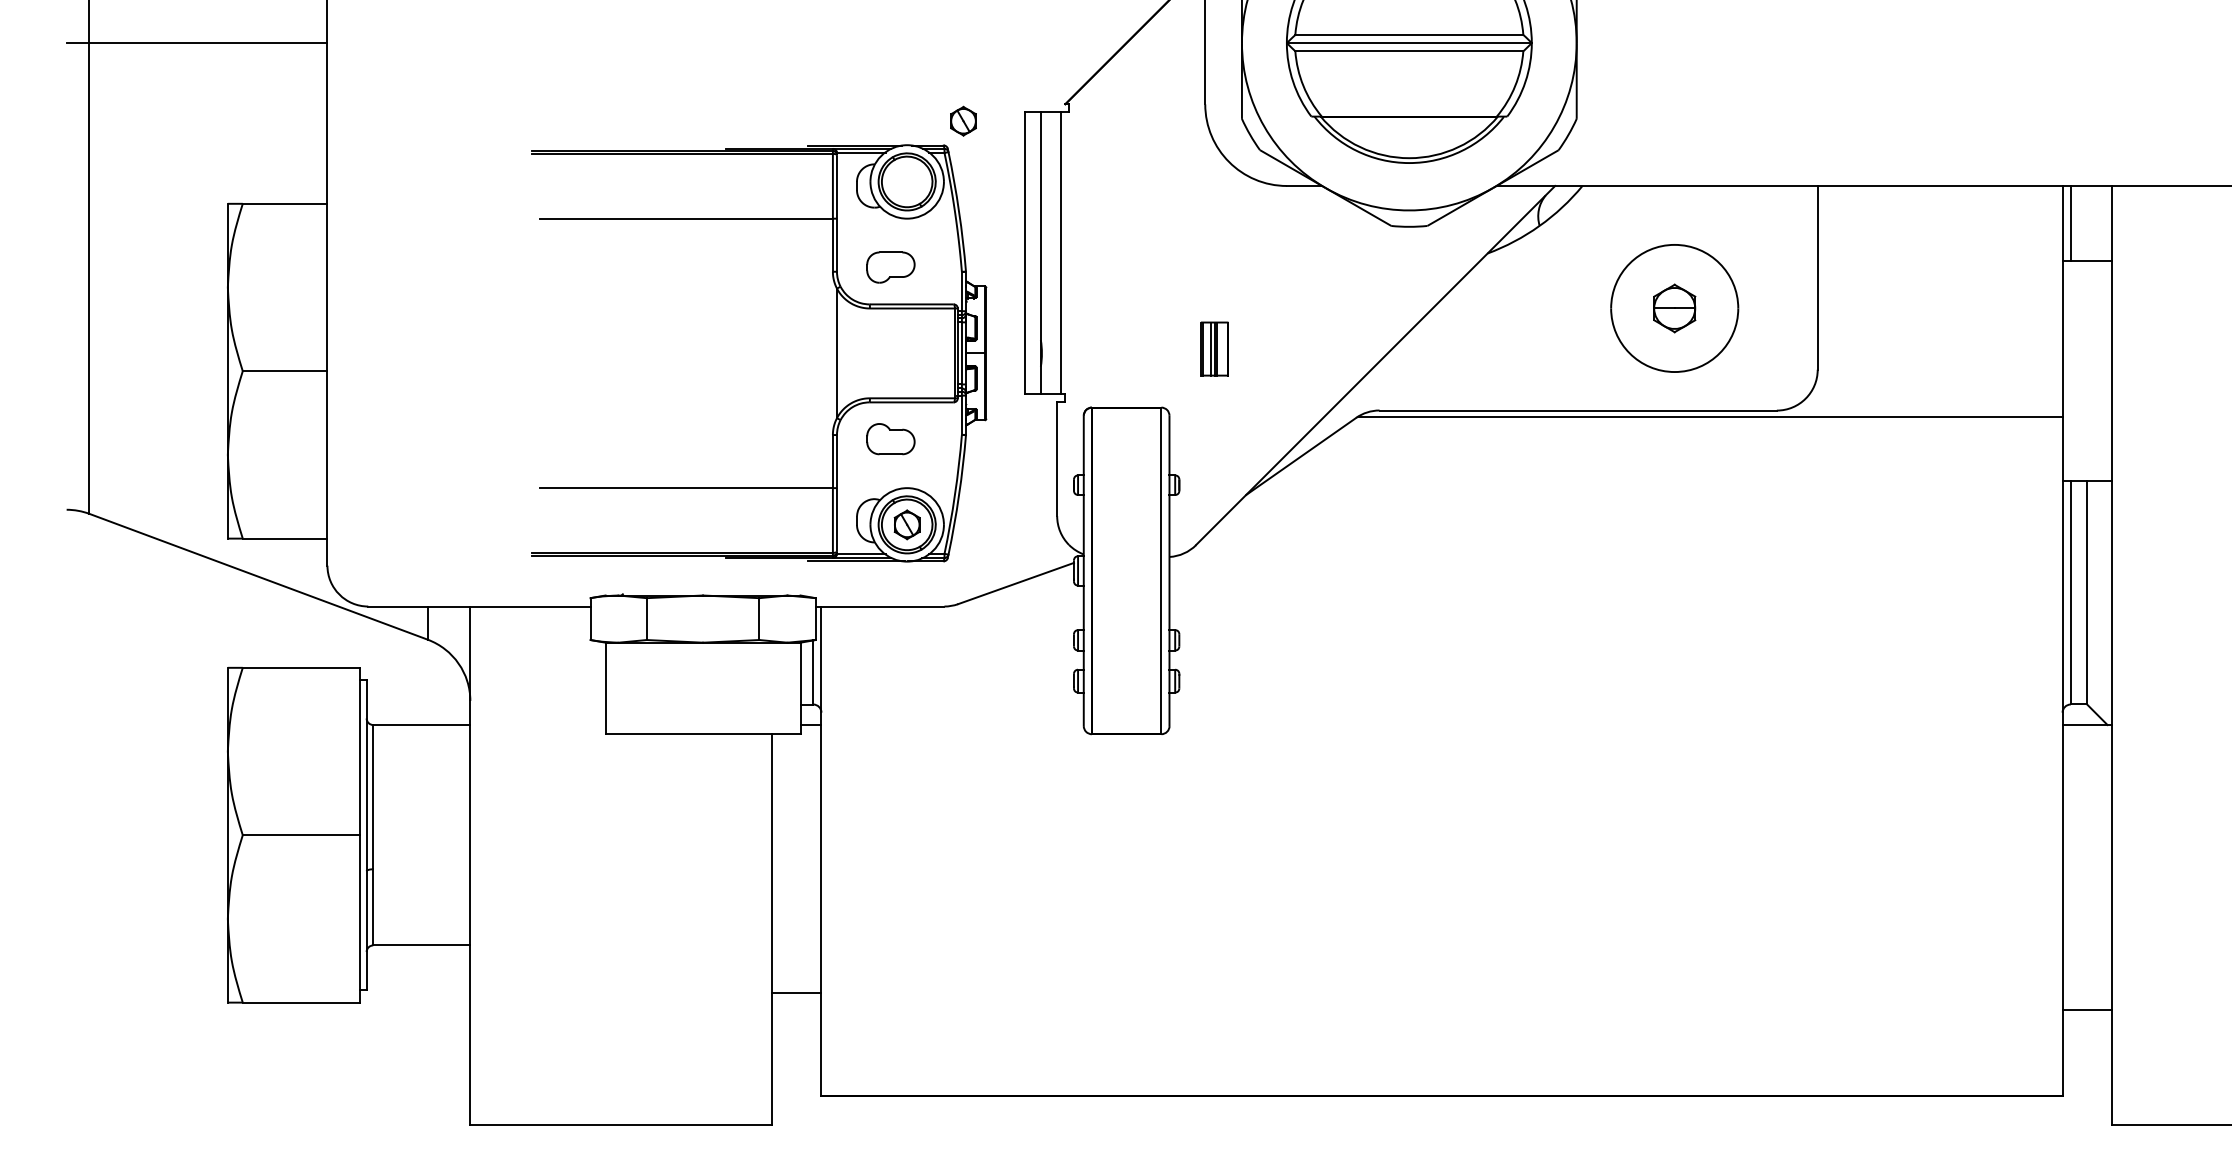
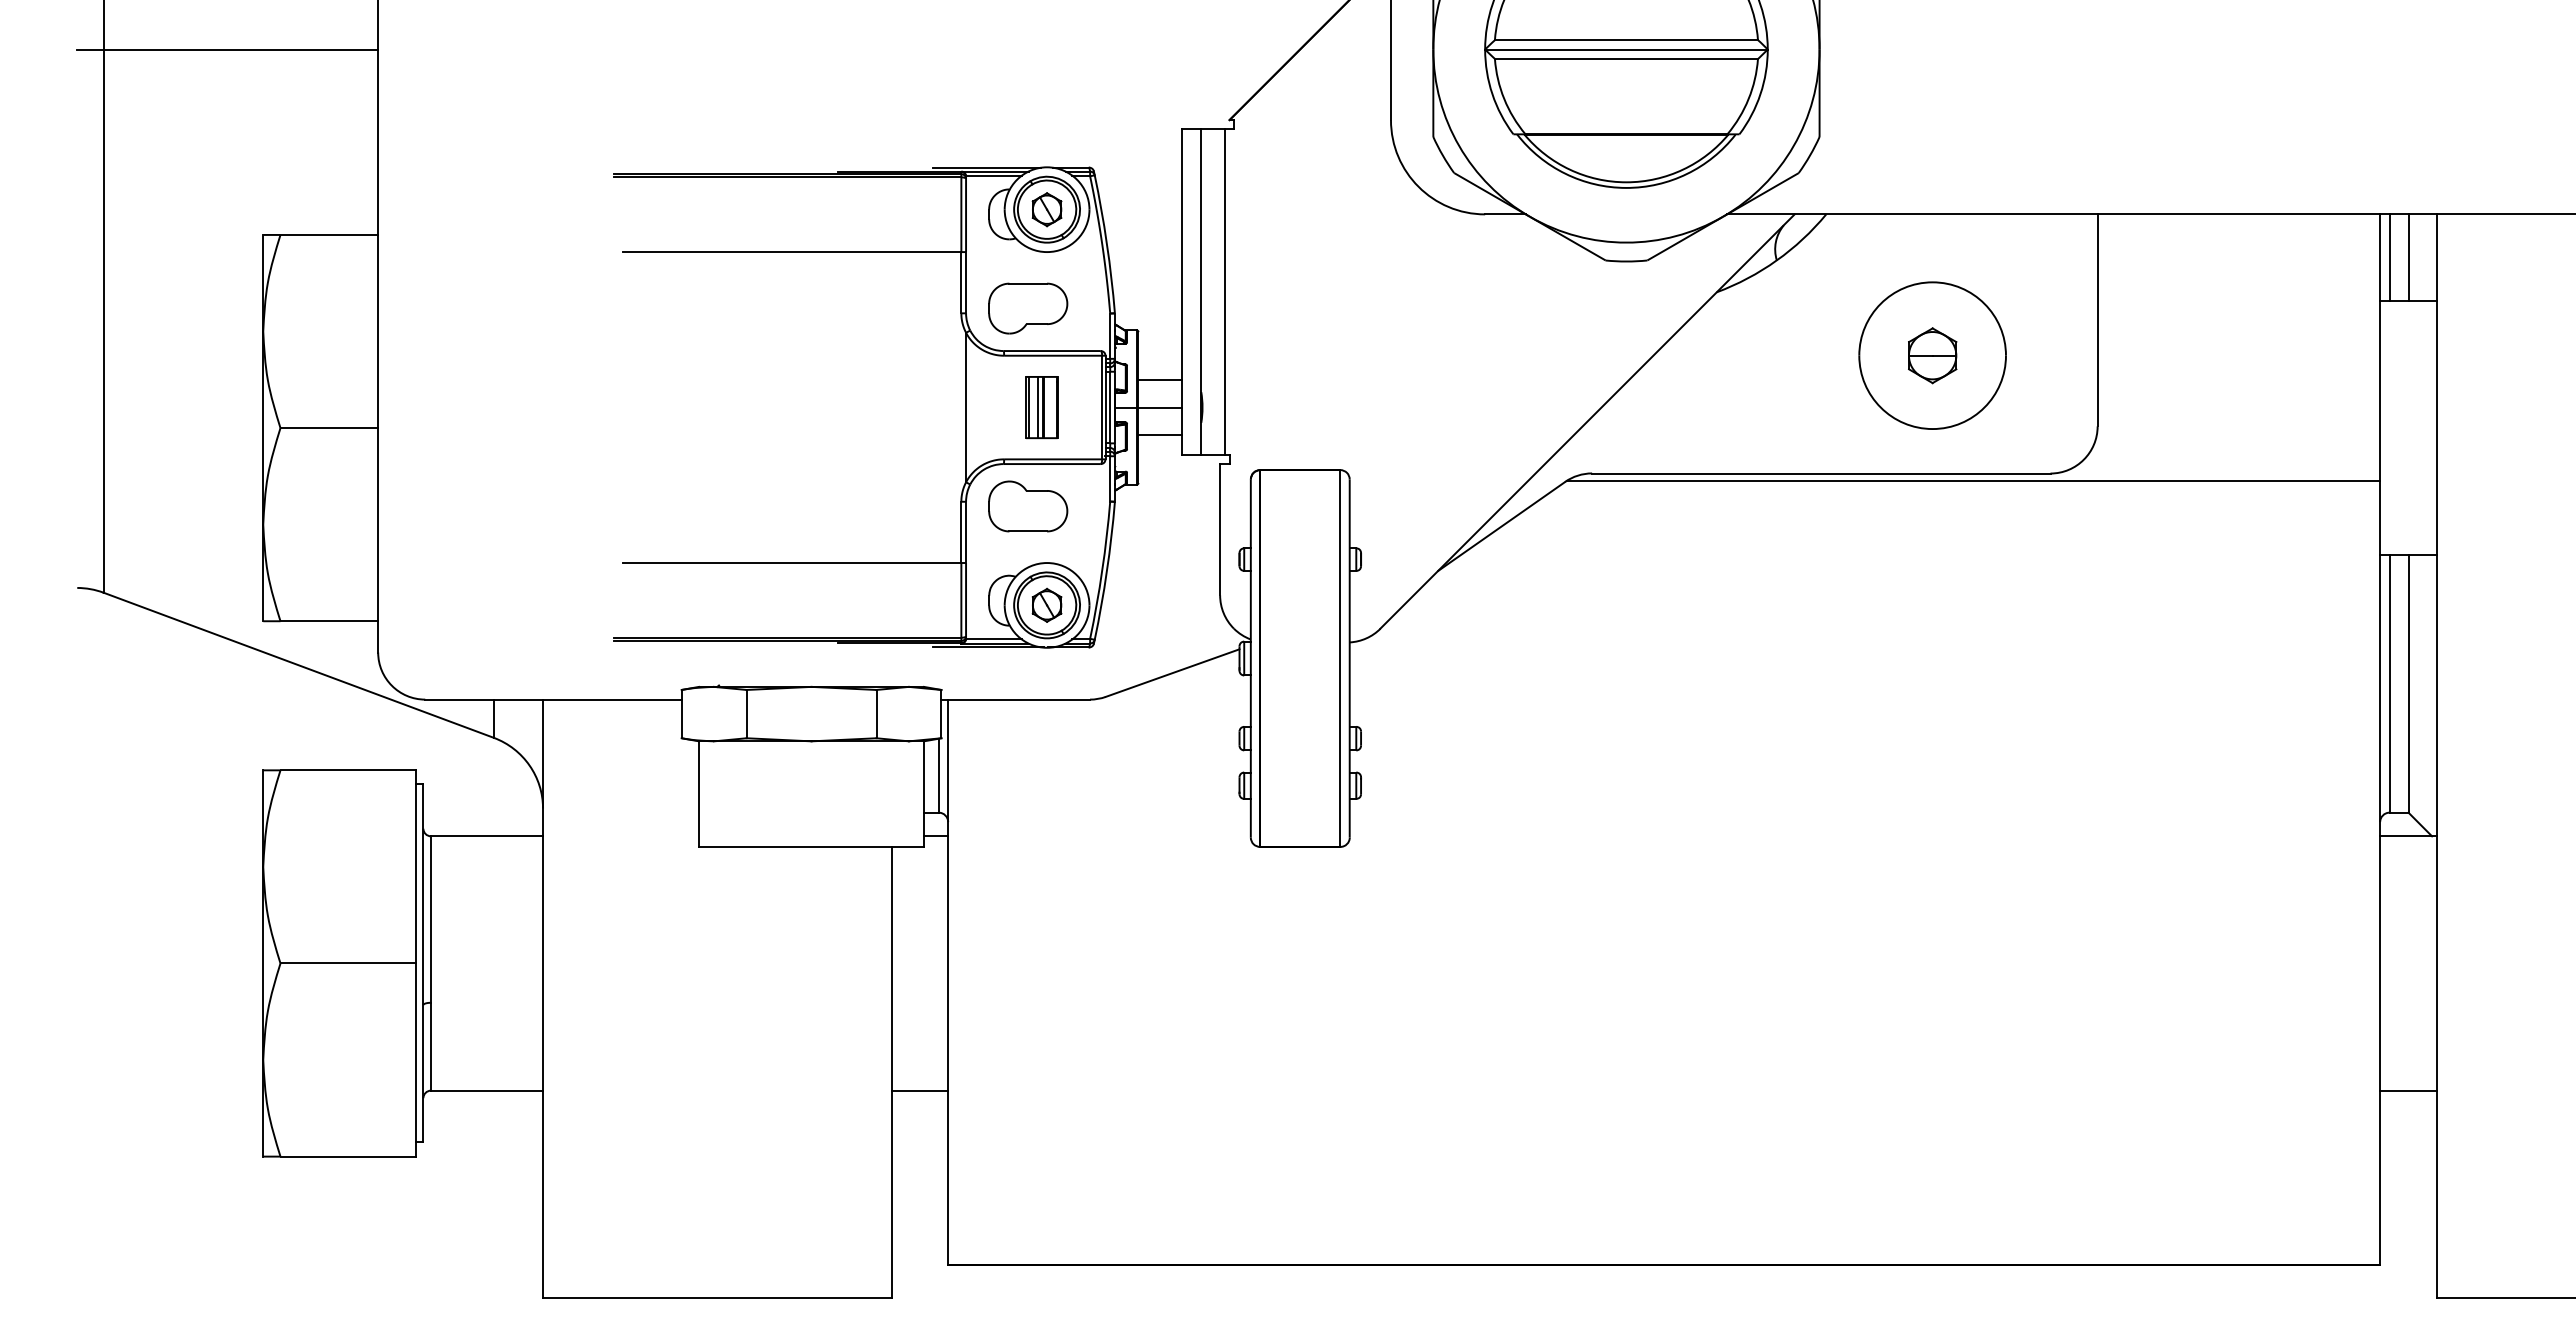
part: (963, 121) -> (1046, 209), moved
line: (2087, 223) -> (2408, 257), added
part: (891, 267) -> (1028, 308), size x1.43
line: (1005, 329) -> (1160, 379), added
part: (1214, 349) -> (1041, 407), moved
line: (1005, 353) -> (1160, 407), added
line: (1005, 377) -> (1160, 435), added
part: (891, 439) -> (1028, 506), size x1.43
line: (796, 992) -> (919, 1090), moved
line: (2087, 1009) -> (2408, 1090), moved

